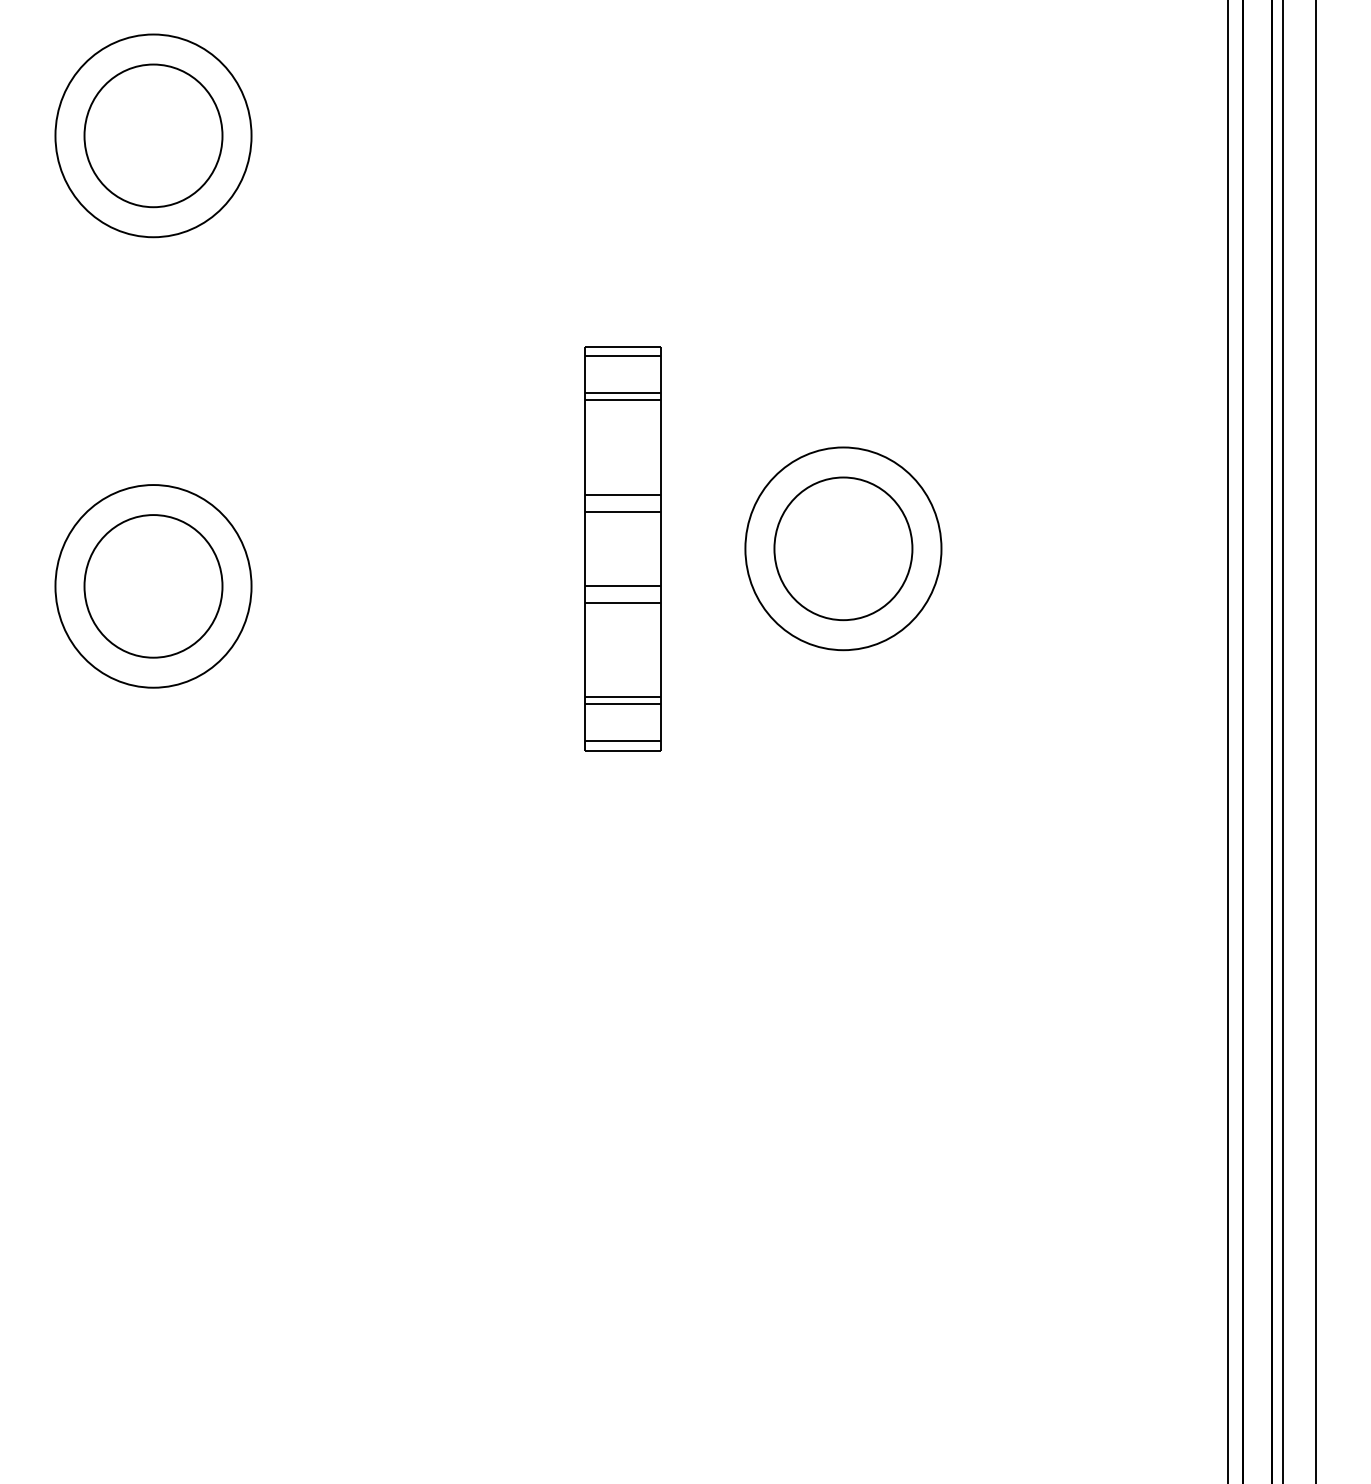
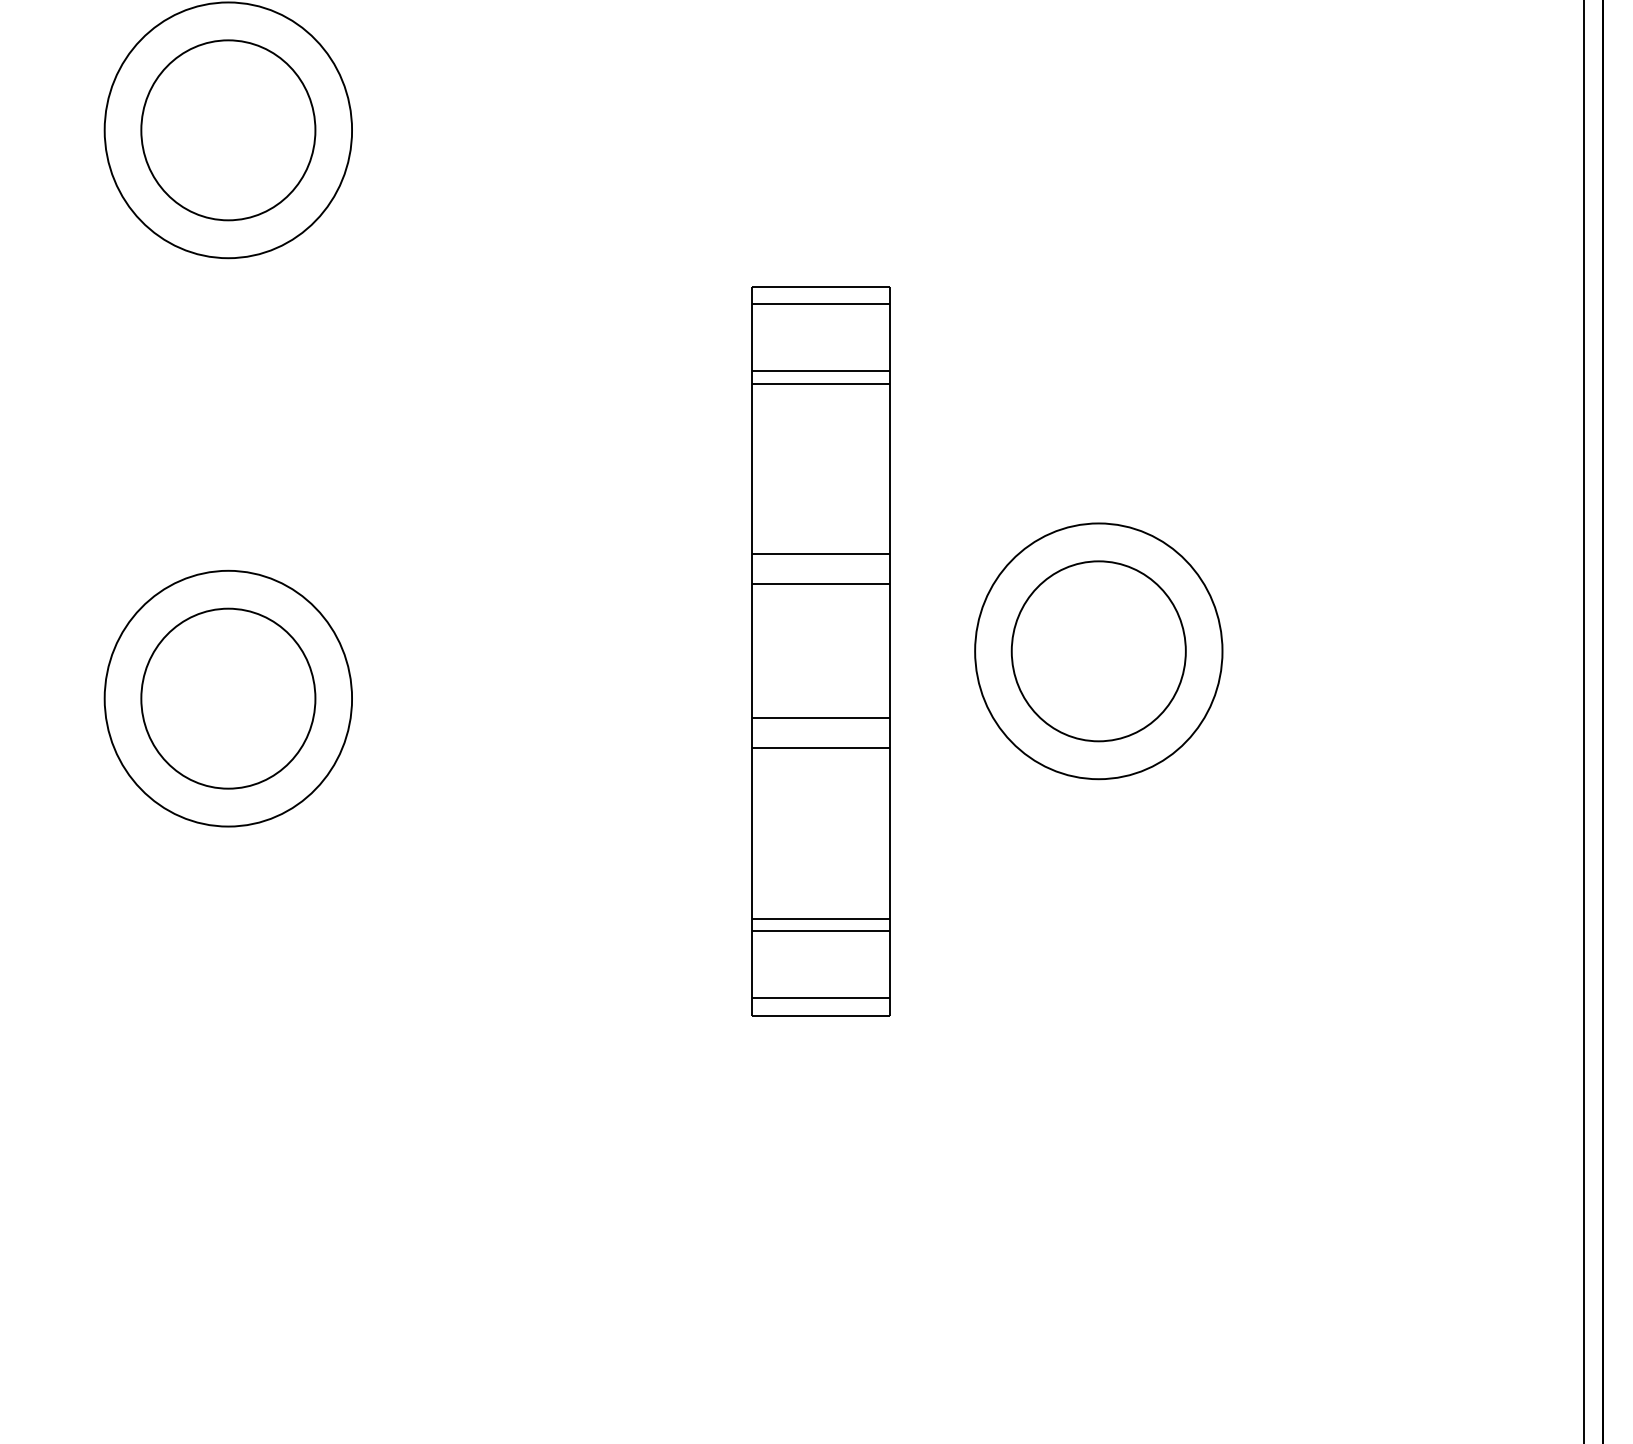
part: (623, 548) -> (821, 650), size x1.43

